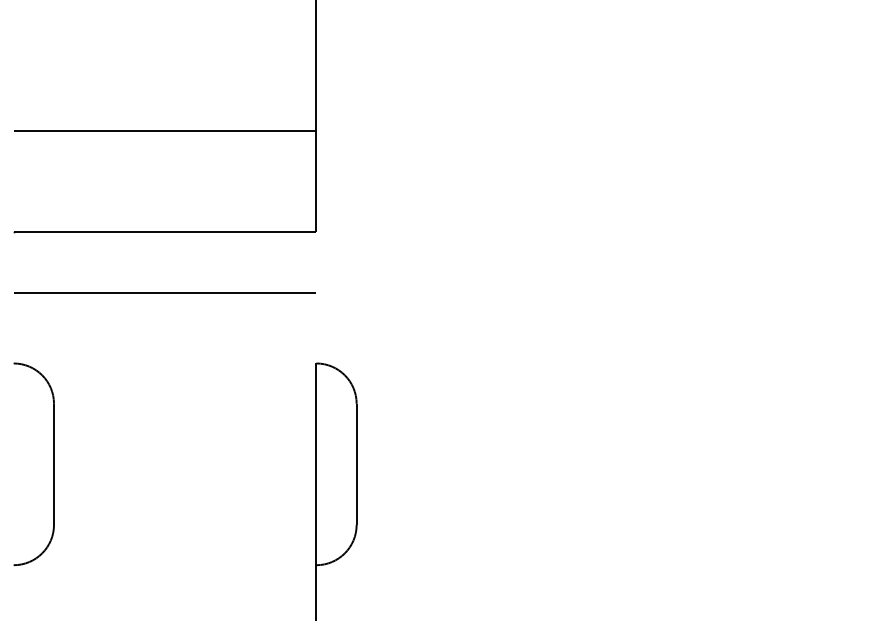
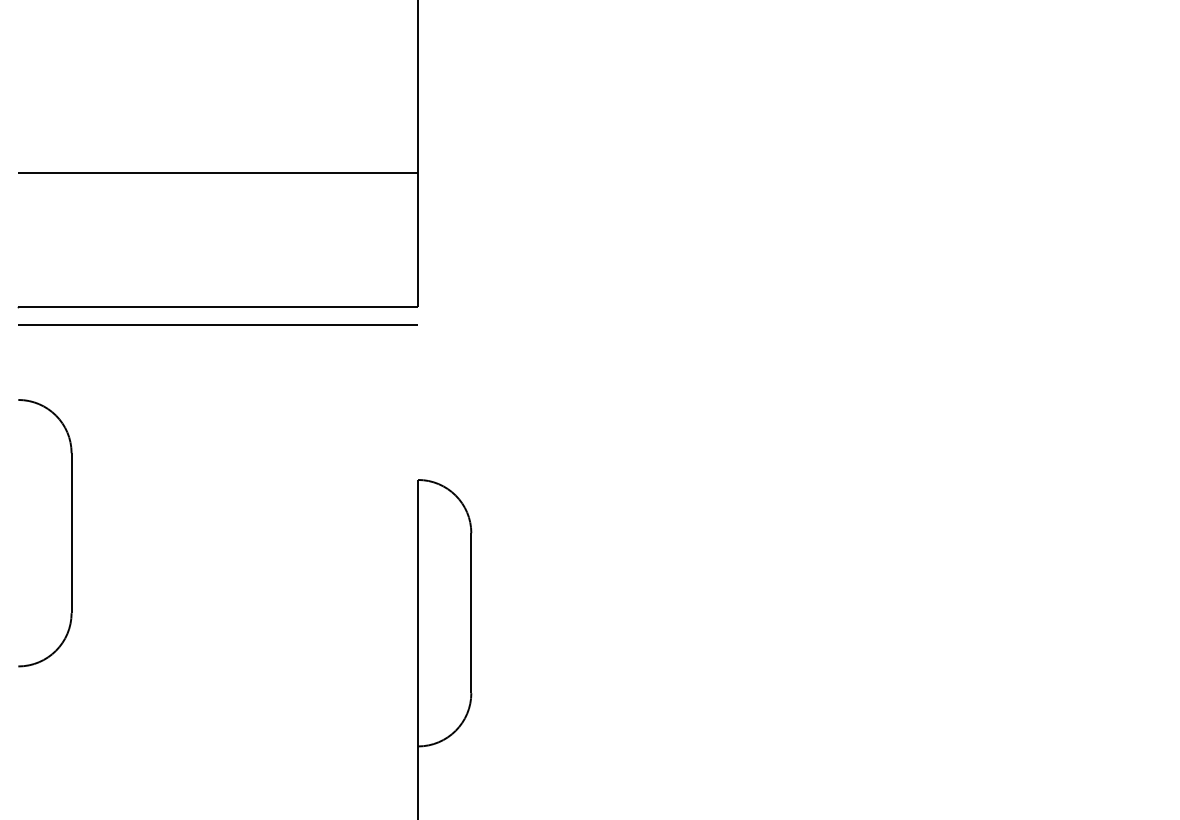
line: (164, 292) -> (217, 324), moved
part: (53, 464) -> (71, 533), moved

